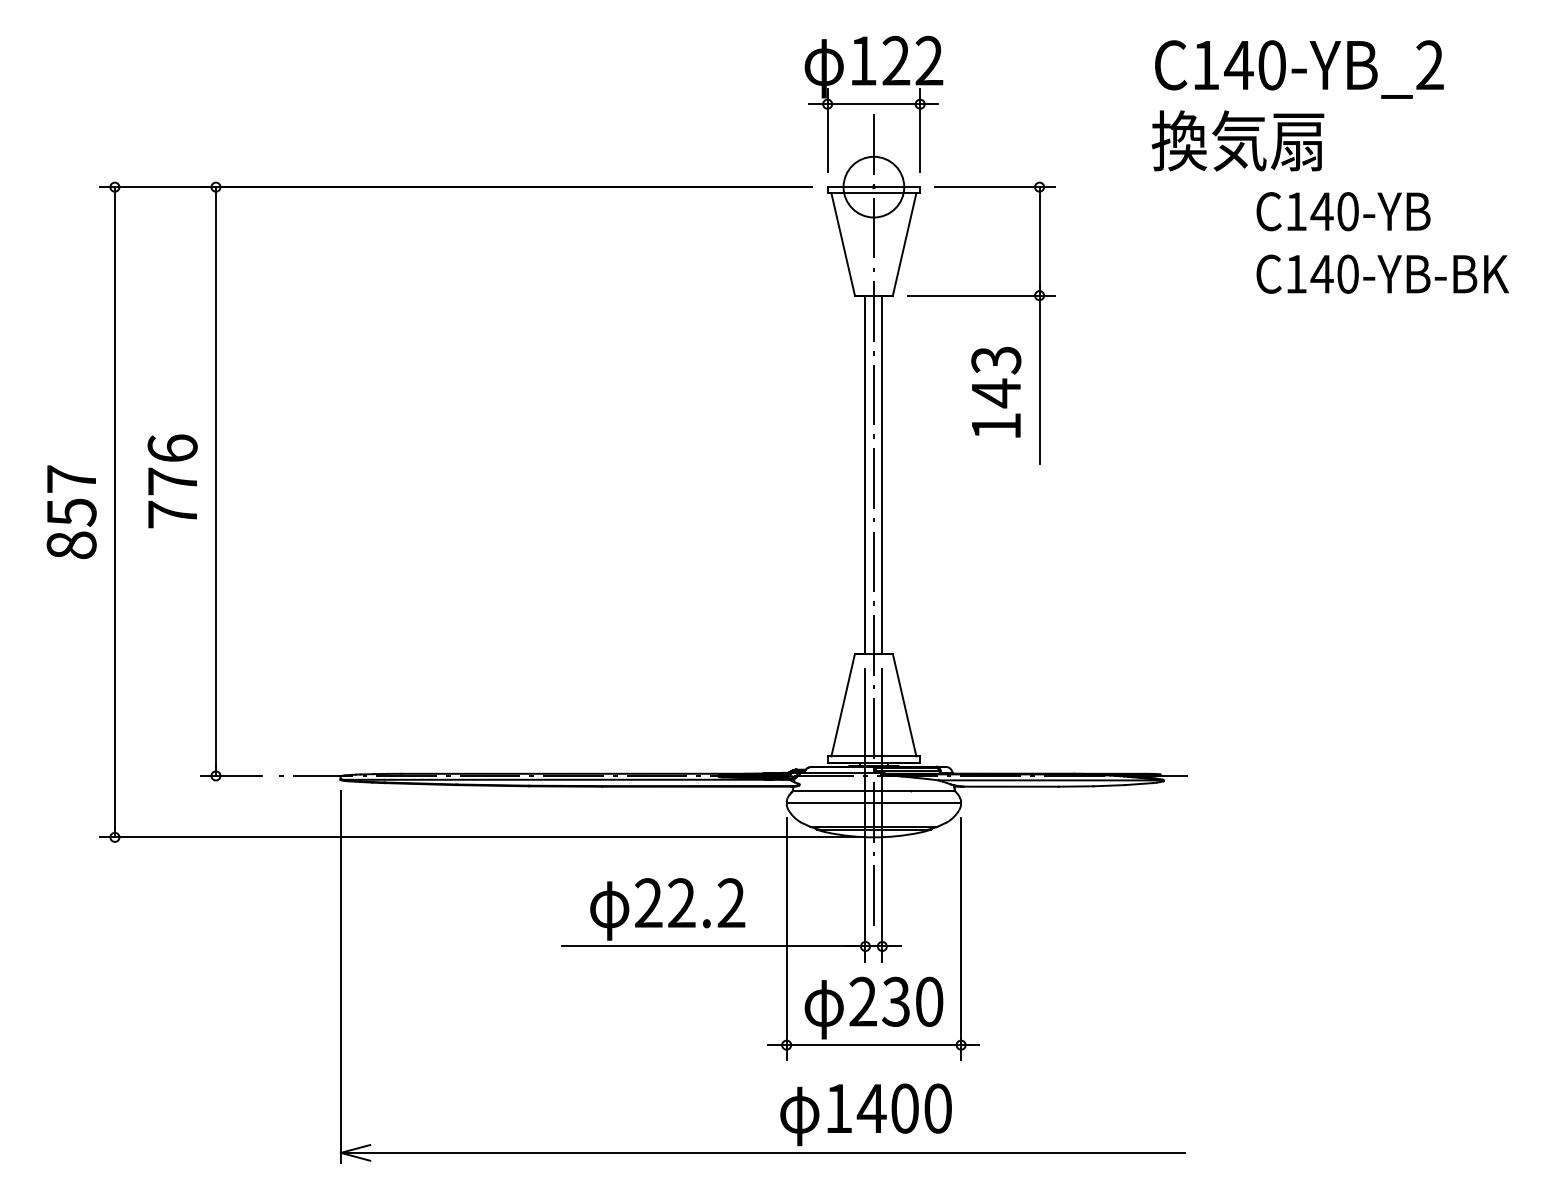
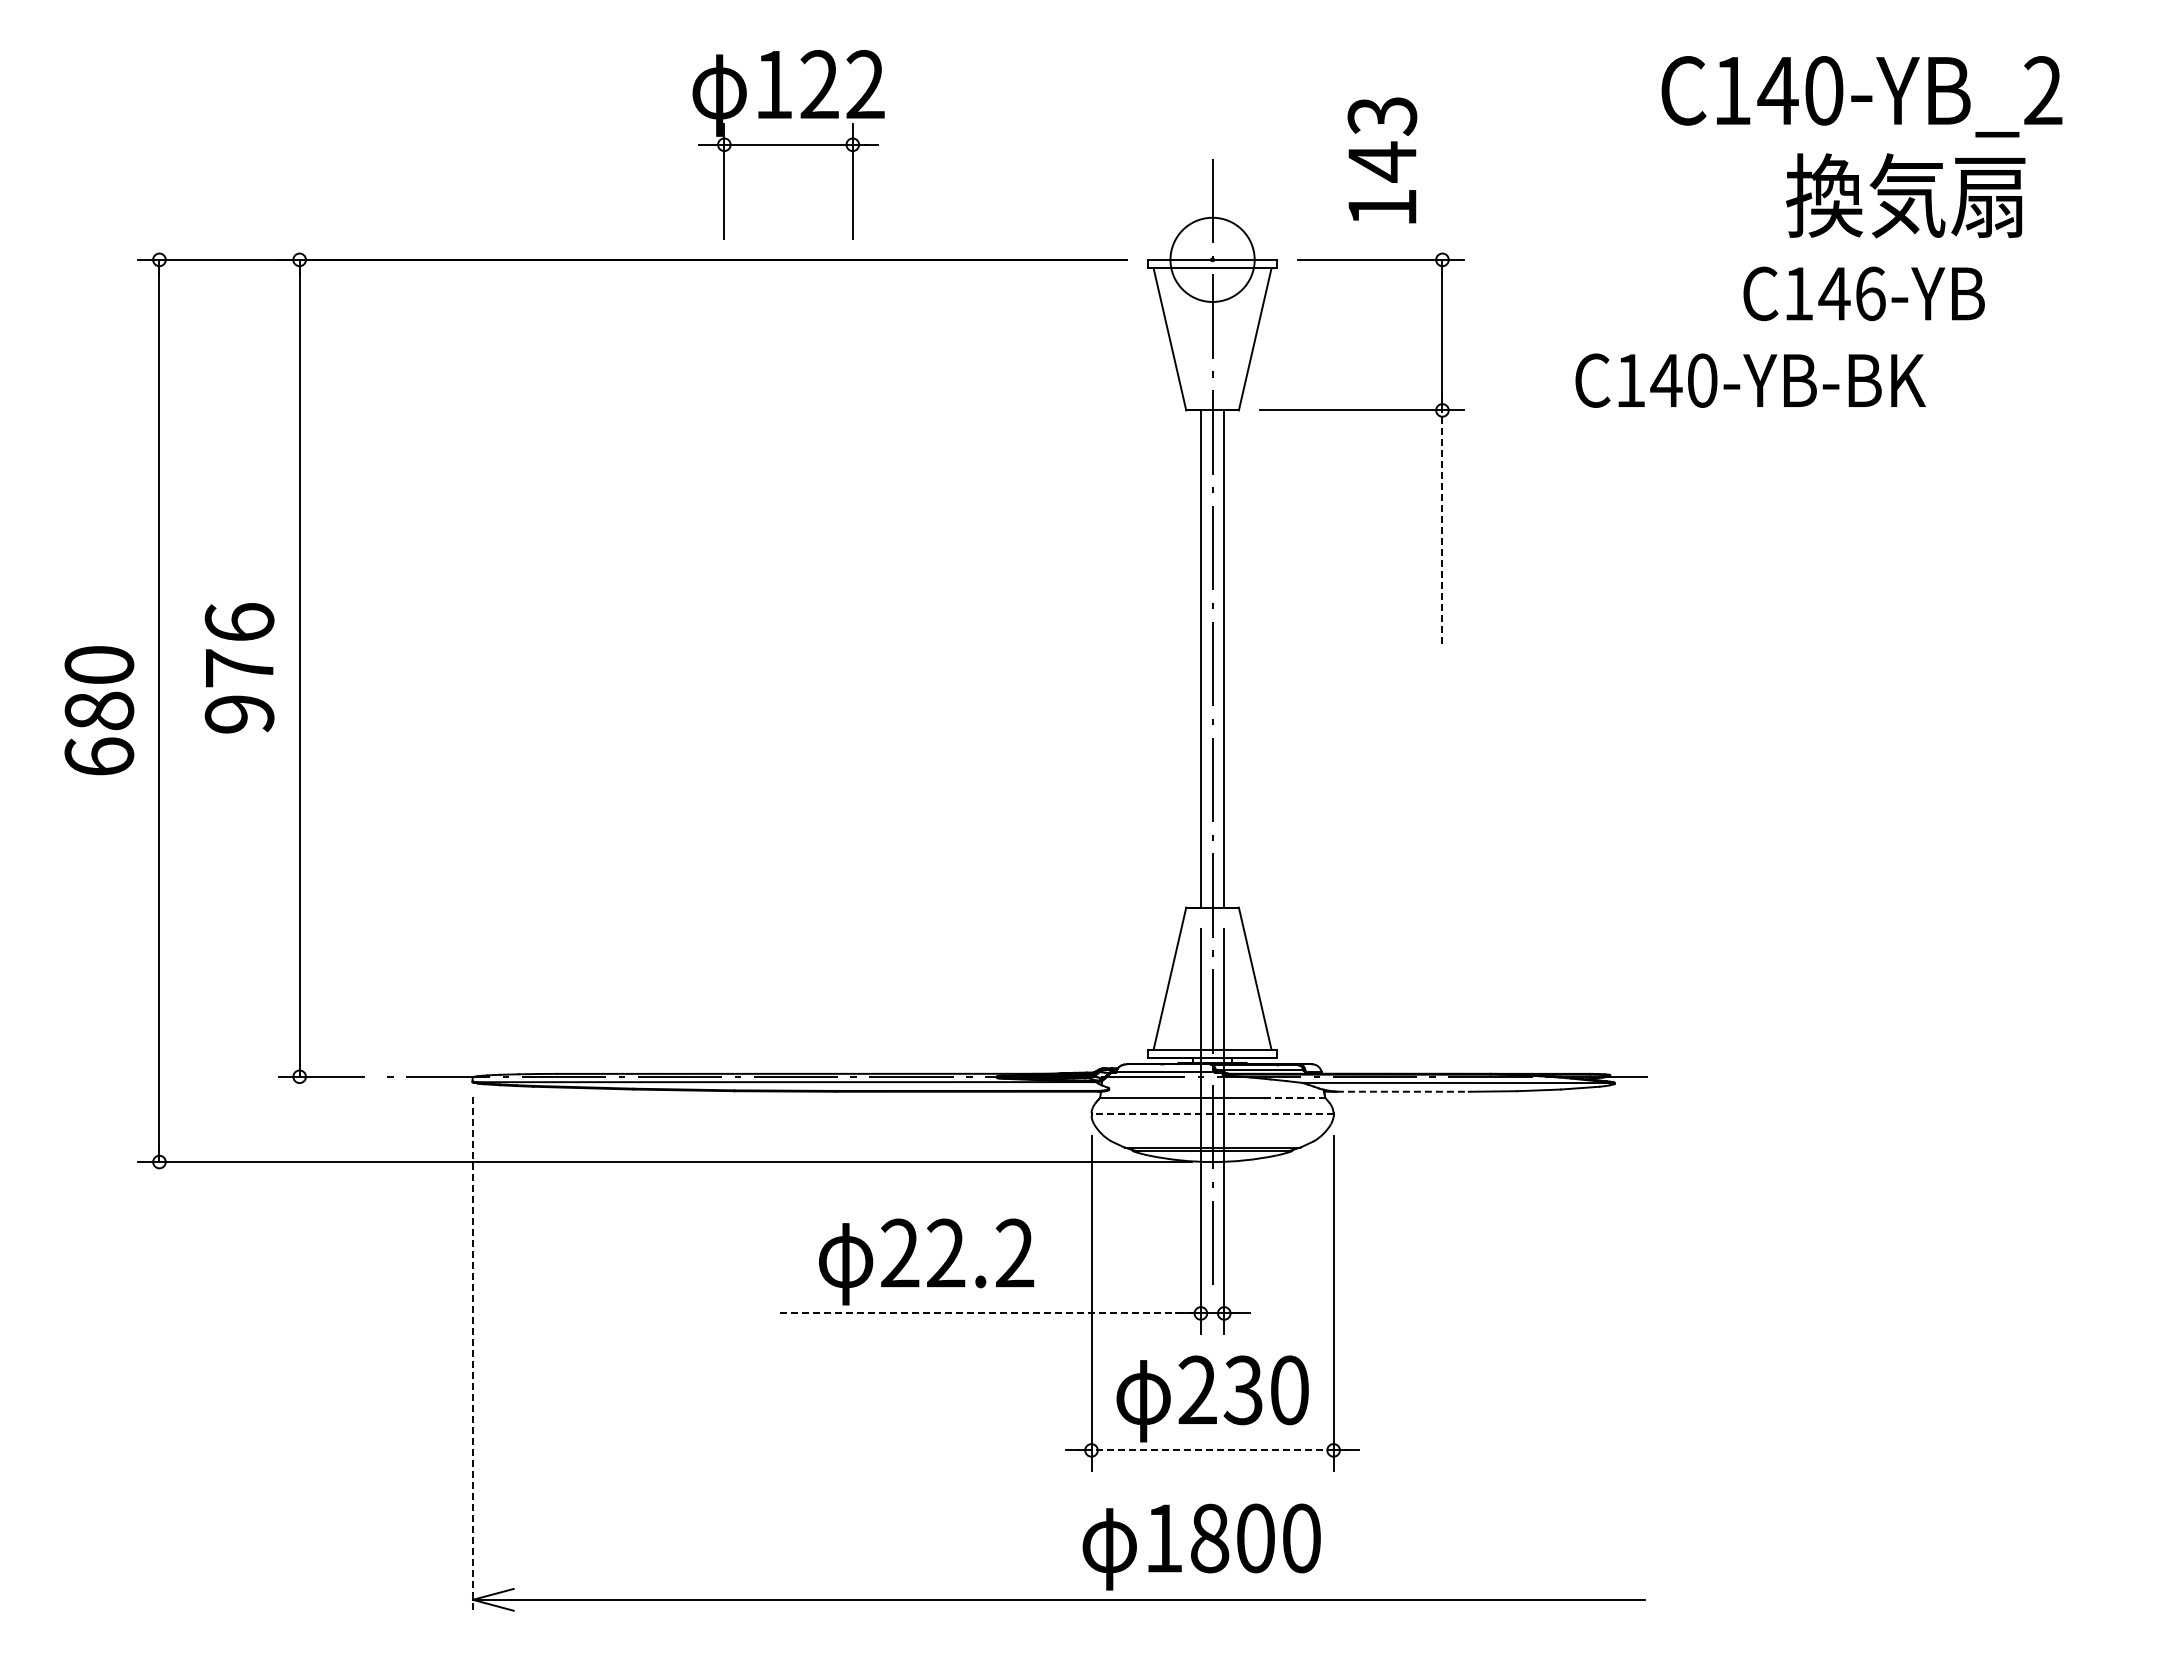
text: (1299, 69) -> (1861, 96), moved
part: (873, 104) -> (788, 144), moved
text: (1237, 140) -> (1905, 195), moved
text: (1348, 211) -> (1870, 293), C140-YB -> C146-YB
text: (1382, 274) -> (1750, 380), moved
line: (1039, 380) -> (1442, 527), solid -> dashed
text: (996, 392) -> (1382, 160), moved
text: (71, 511) -> (99, 710), 857 -> 680
text: (172, 514) -> (239, 714), 776 -> 976
line: (1010, 786) -> (1402, 1091), solid -> dashed
line: (932, 791) -> (1294, 1098), solid -> dashed
line: (873, 803) -> (1212, 1114), solid -> dashed
line: (714, 946) -> (991, 1313), solid -> dashed
line: (341, 977) -> (473, 1356), solid -> dashed
line: (873, 1045) -> (1212, 1450), solid -> dashed
text: (871, 1108) -> (1209, 1538), 1400 -> 1800

